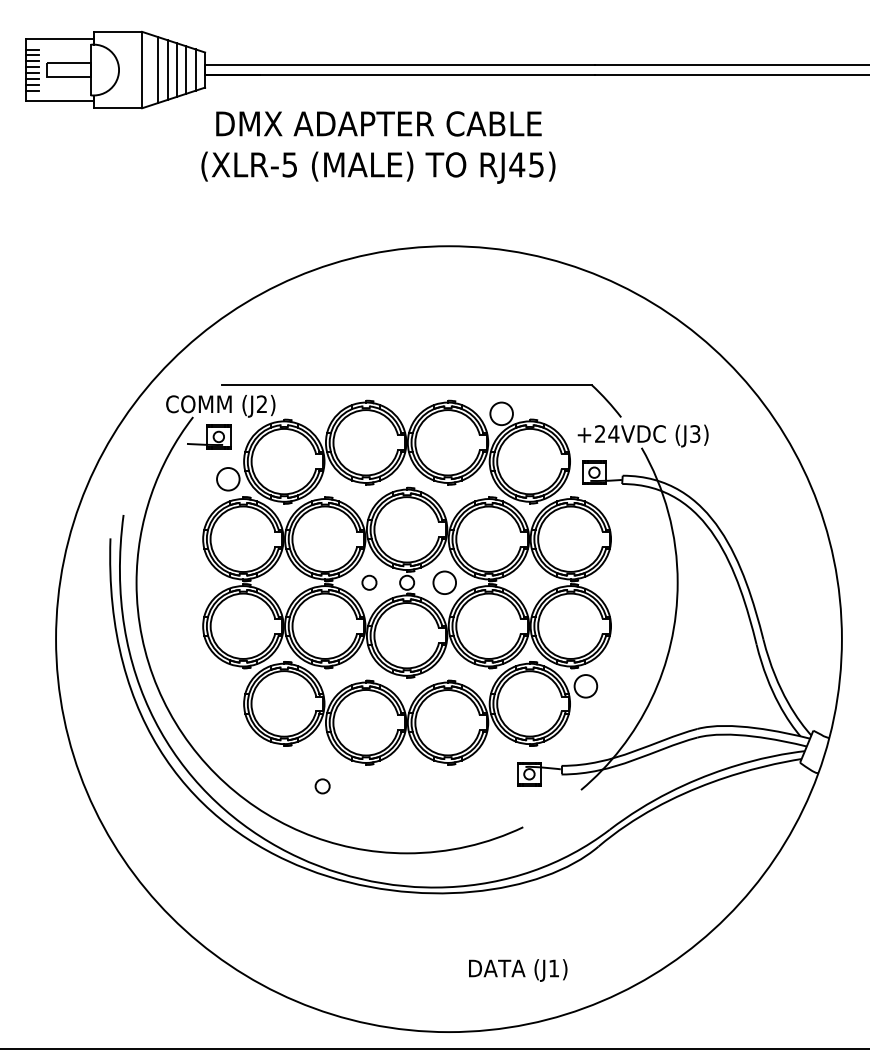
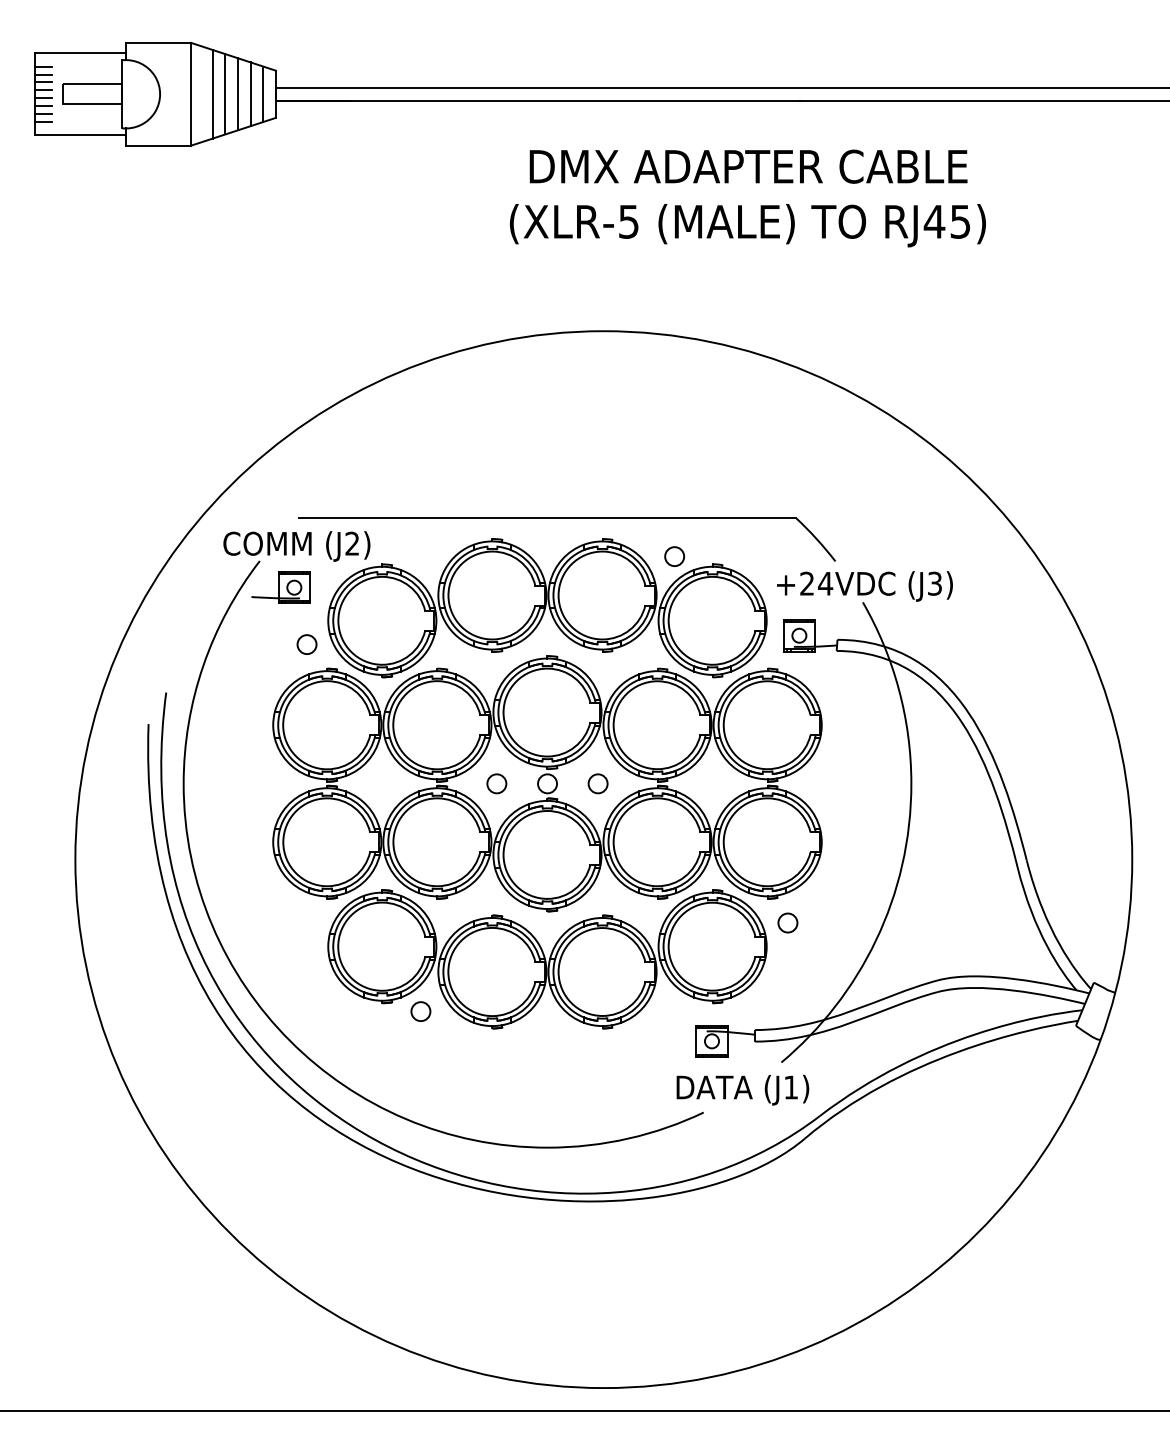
text: (378, 147) -> (747, 198), moved
circle: (501, 413) -> (674, 556), size x0.62
circle: (227, 479) -> (306, 644), size x0.62
circle: (444, 582) -> (597, 783), size x0.62
circle: (585, 685) -> (787, 922), size x0.62
circle: (322, 786) -> (420, 1011), moved
text: (517, 970) -> (742, 1090), moved

